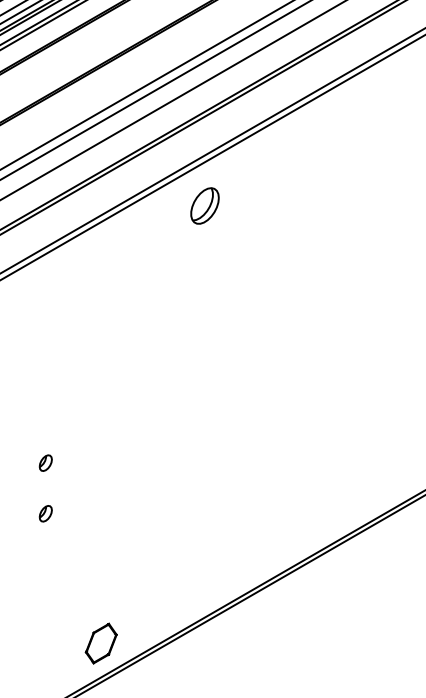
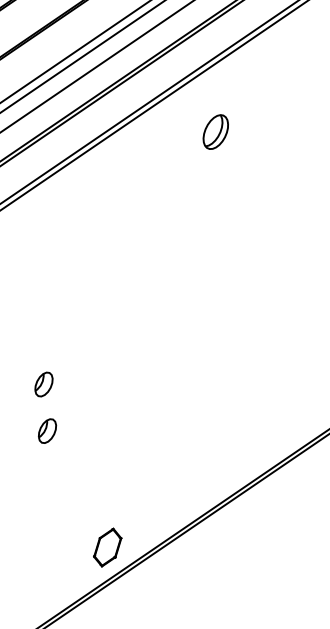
part: (204, 205) -> (215, 131), moved
part: (45, 462) -> (43, 383), size x1.6
part: (45, 513) -> (46, 431), size x1.6

